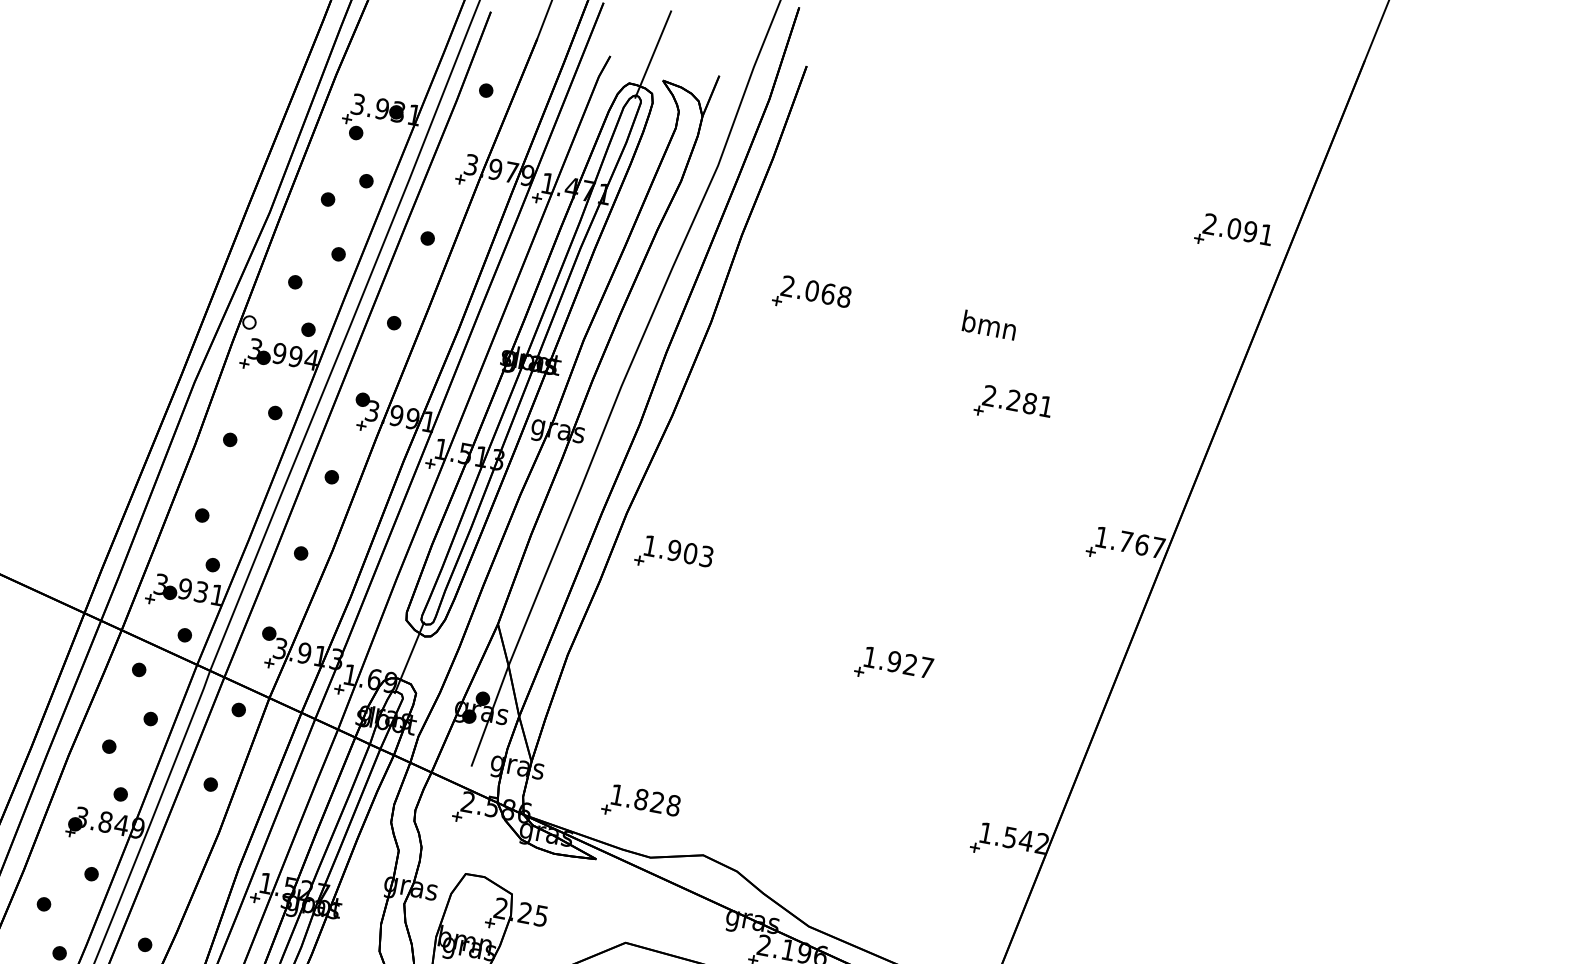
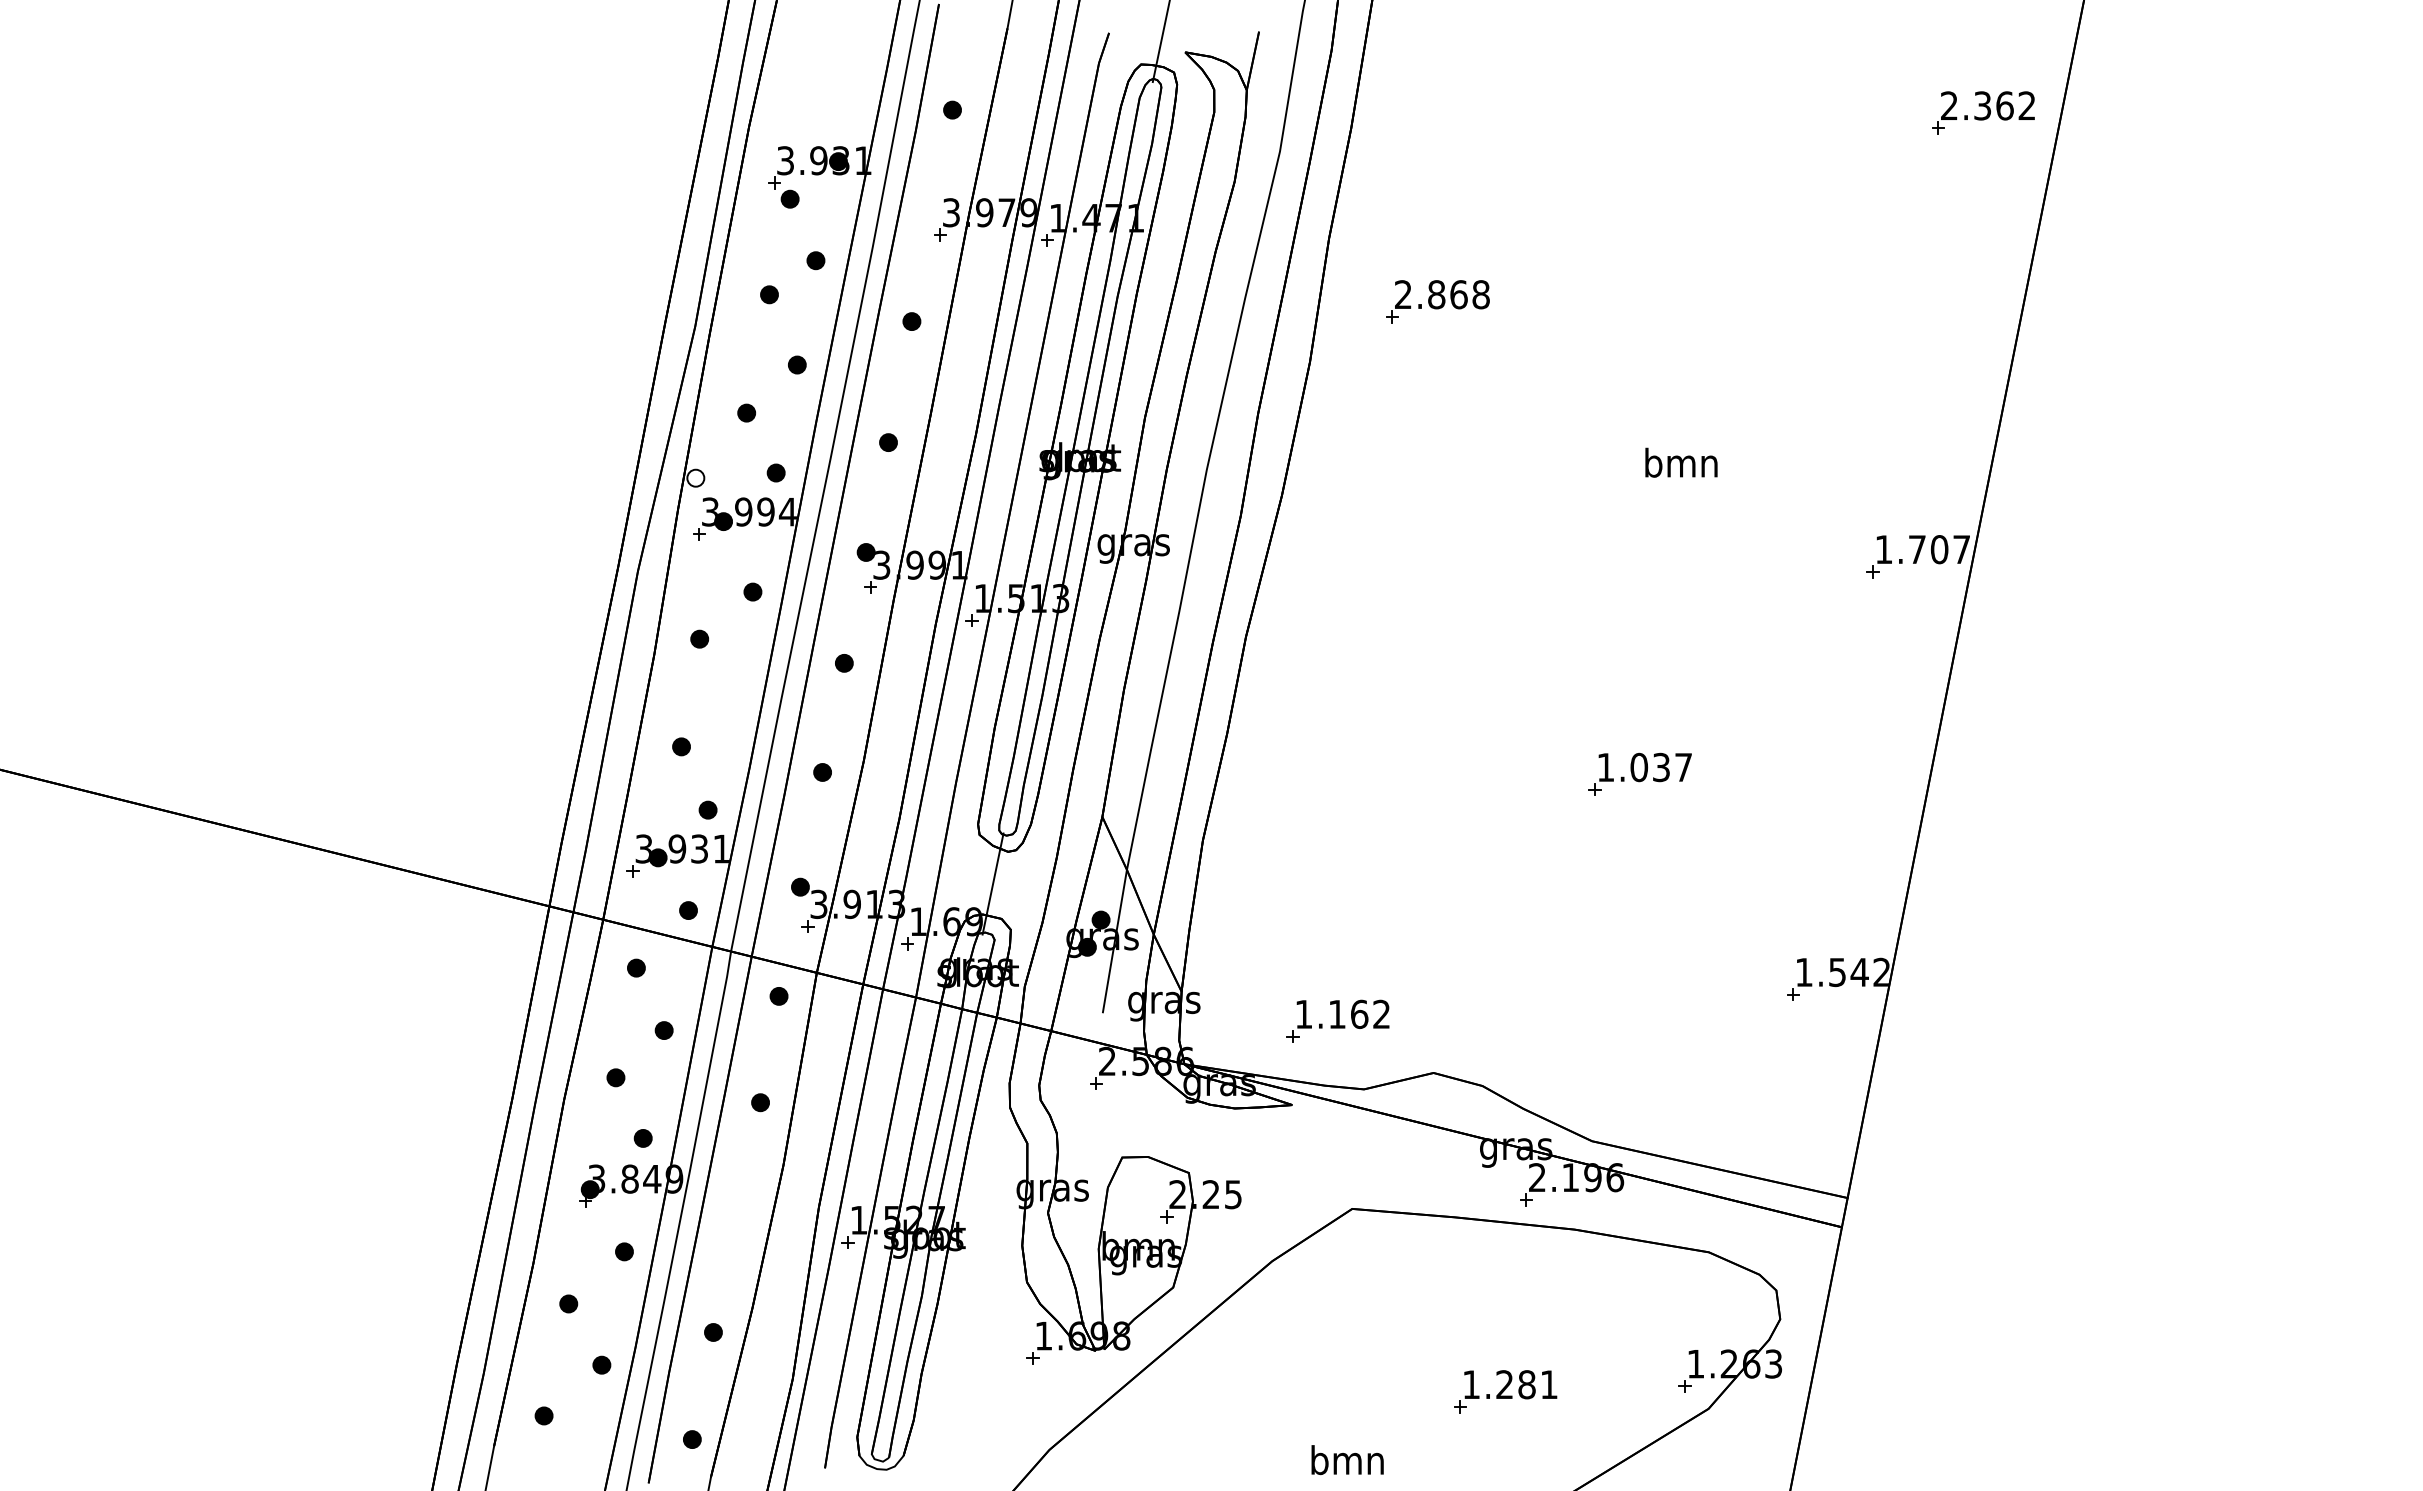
text: (1250, 231) -> (2004, 105), 2.091 -> 2.362
text: (812, 290) -> (1436, 294), 2.068 -> 2.868
text: (989, 325) -> (1681, 462), moved
part: (1013, 405) -> (1733, 396), removed
text: (1142, 544) -> (1939, 549), 1.767 -> 1.707
part: (674, 555) -> (1319, 681), removed
text: (901, 663) -> (1649, 767), 1.927 -> 1.037
text: (657, 802) -> (1359, 1014), 1.828 -> 1.162

